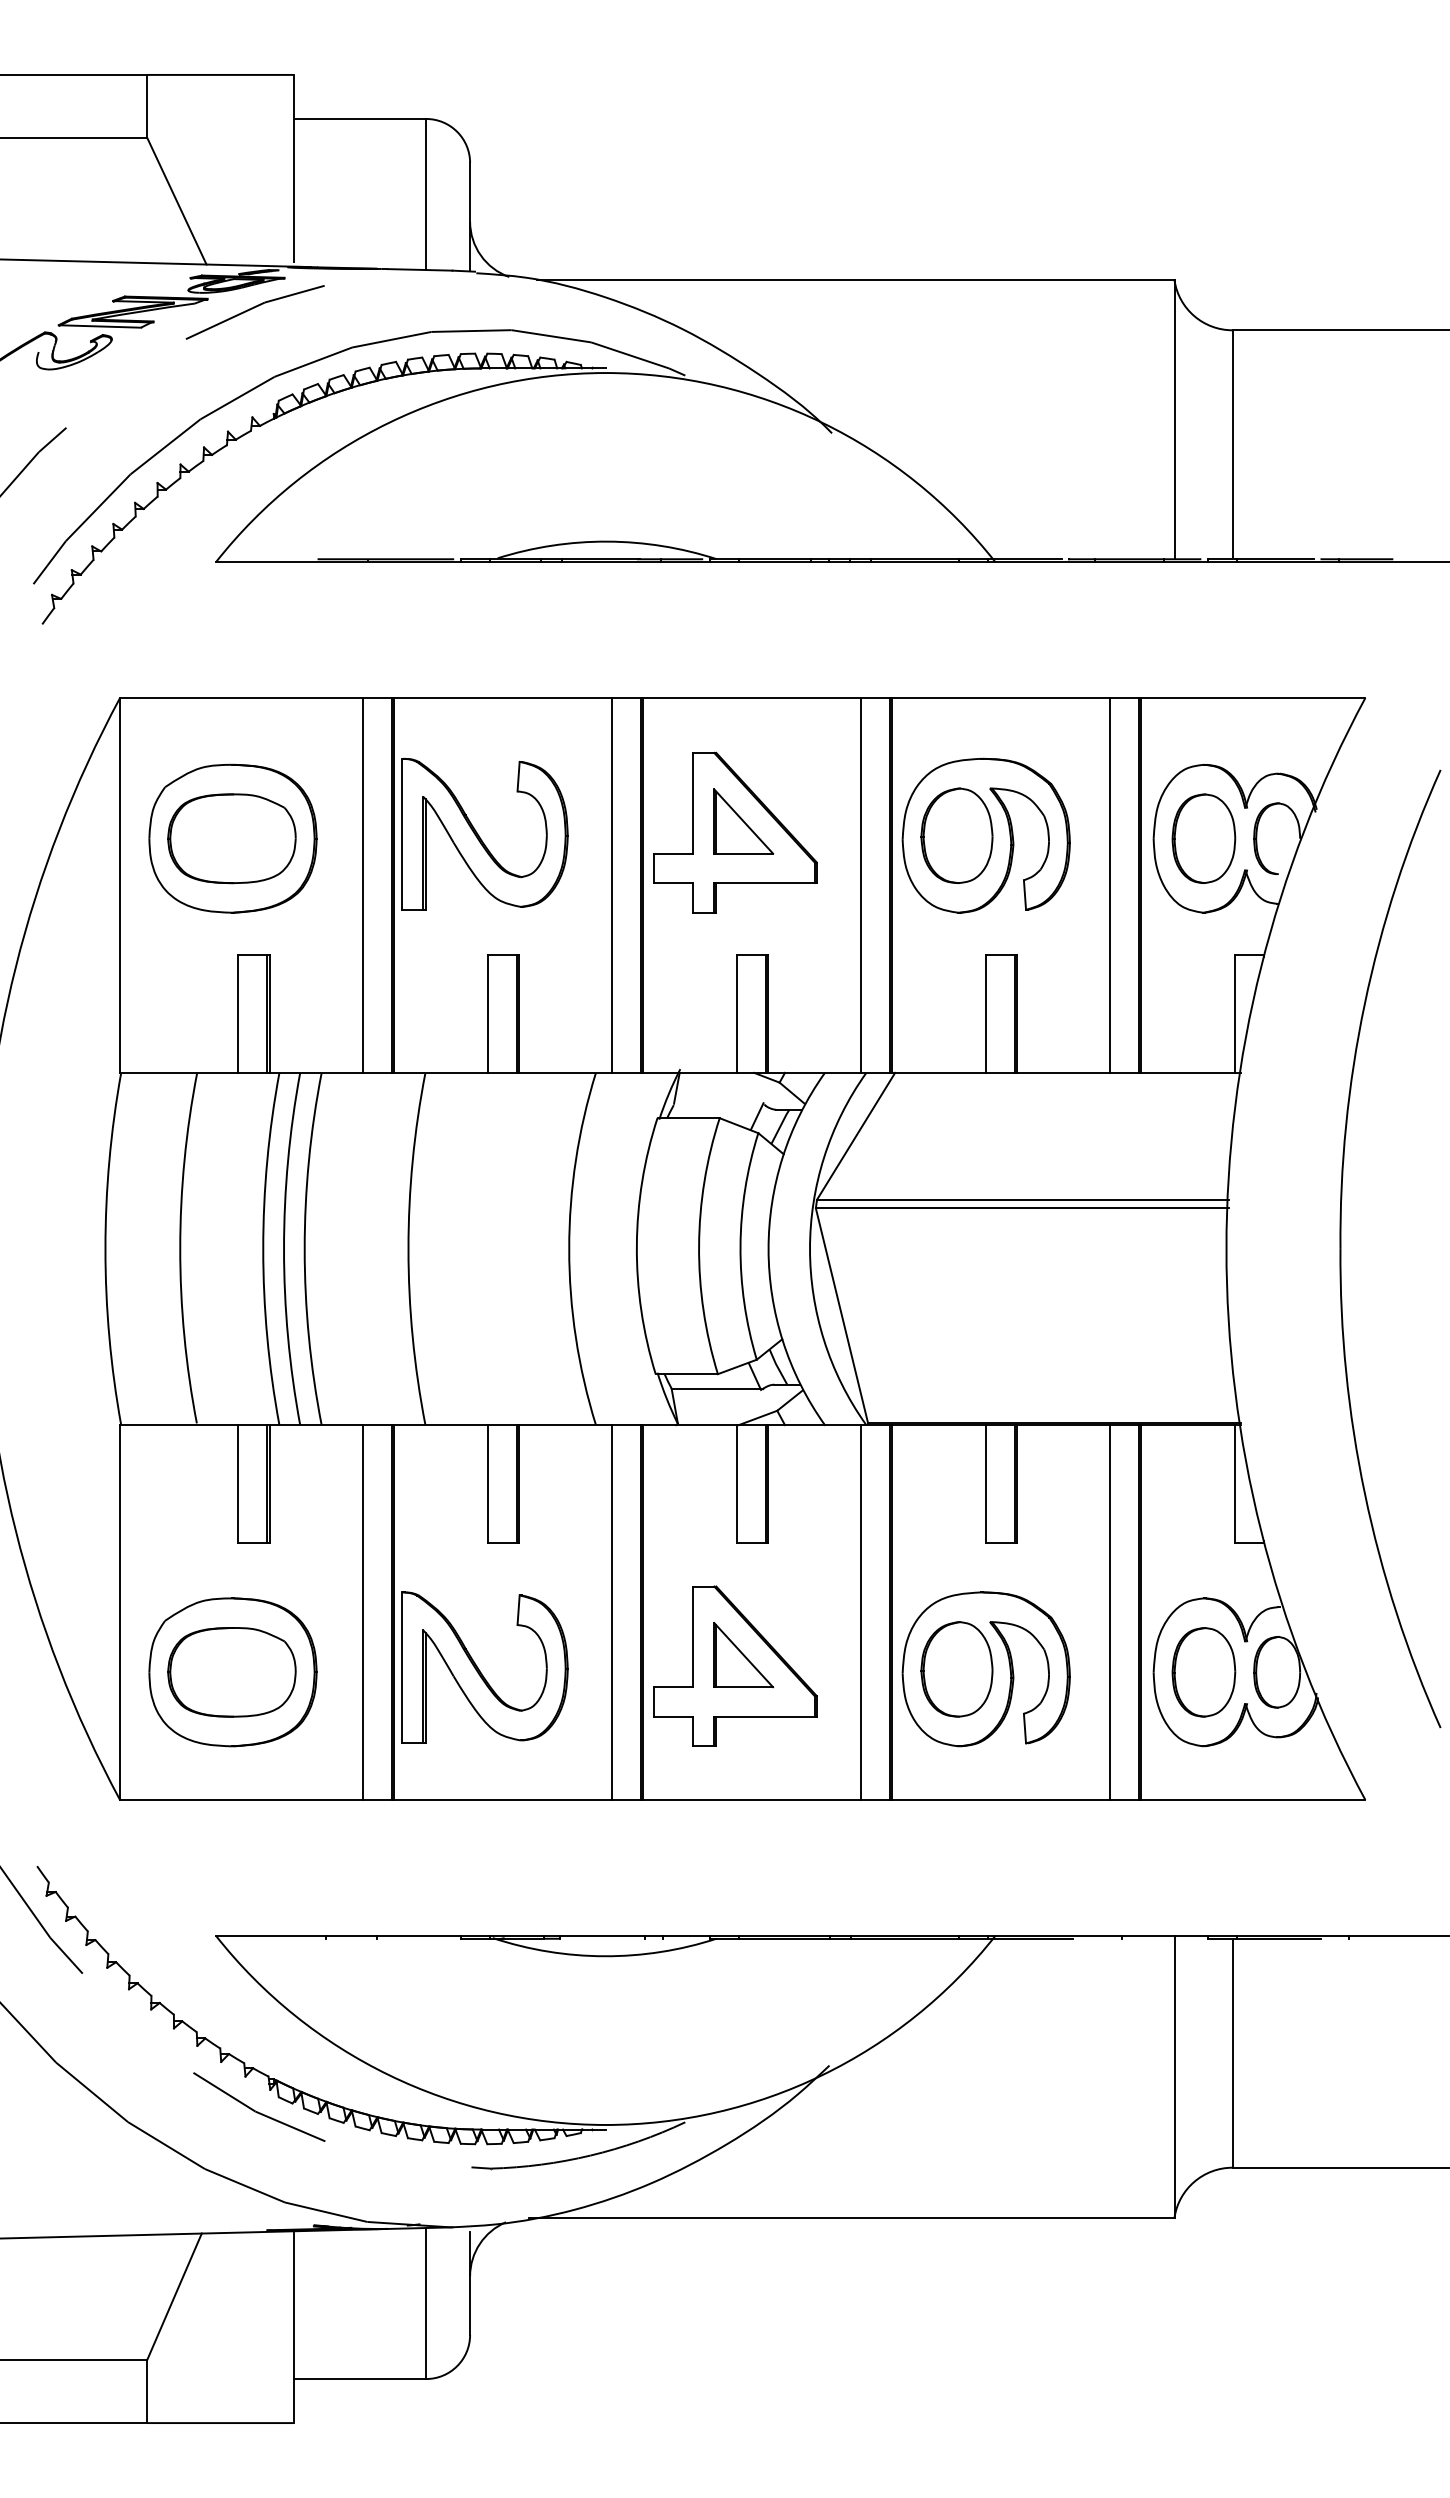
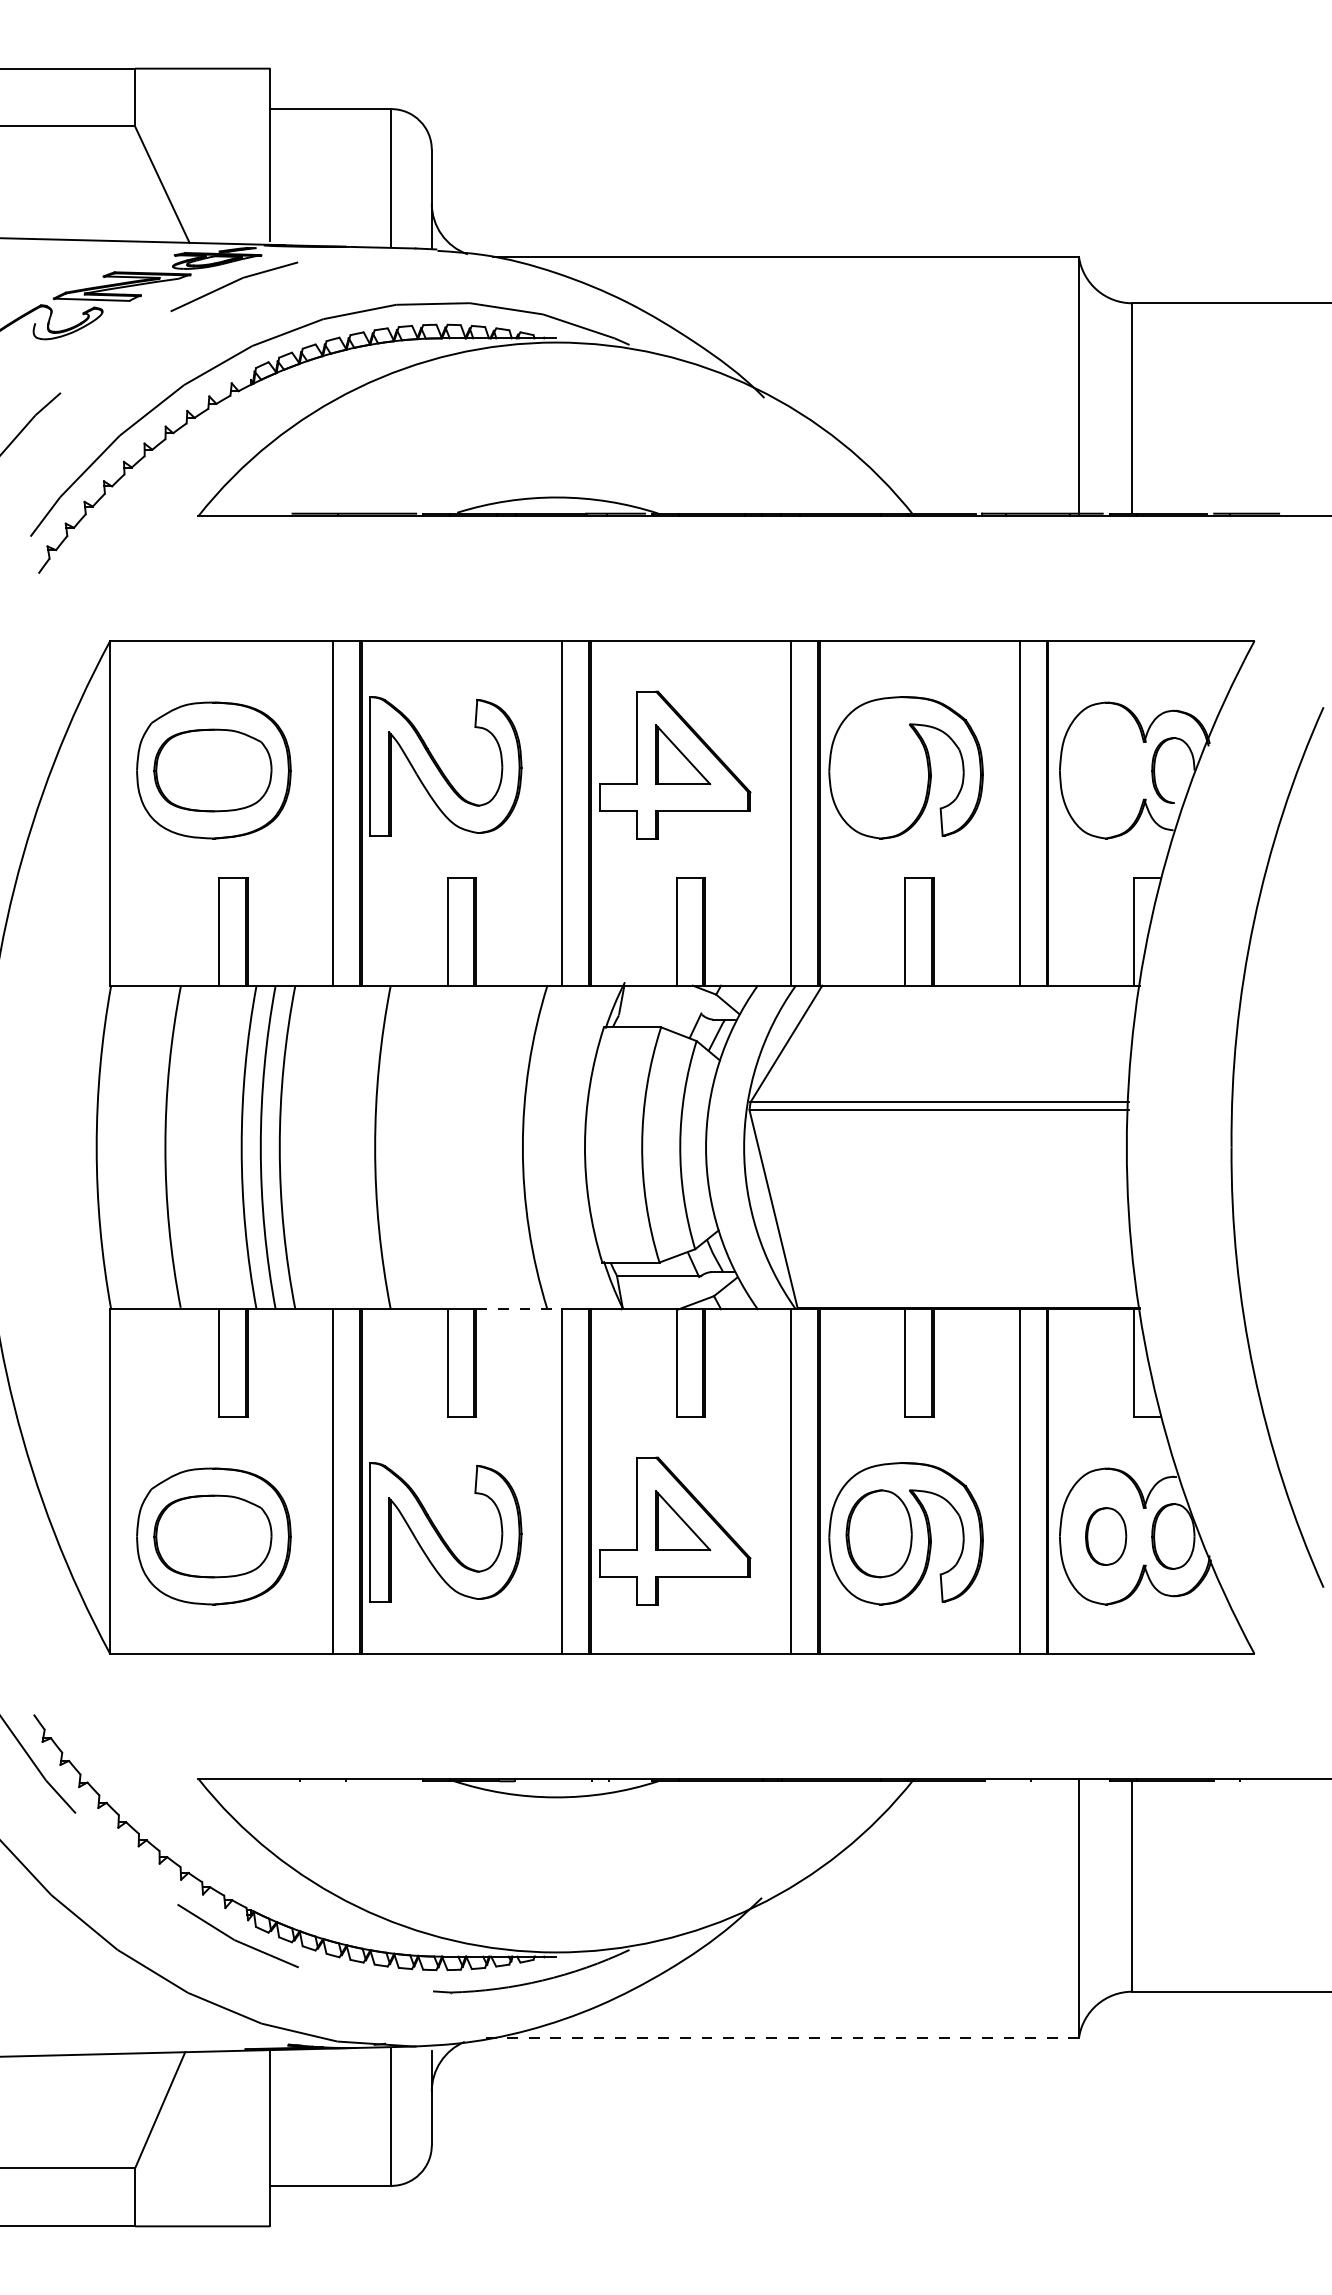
part: (956, 835) -> (878, 767), removed
part: (1203, 838) -> (1105, 770), removed
line: (565, 1425) -> (519, 1309), solid -> dashed
part: (1203, 1672) -> (1105, 1536), size x0.7
line: (851, 2217) -> (782, 2037), solid -> dashed

